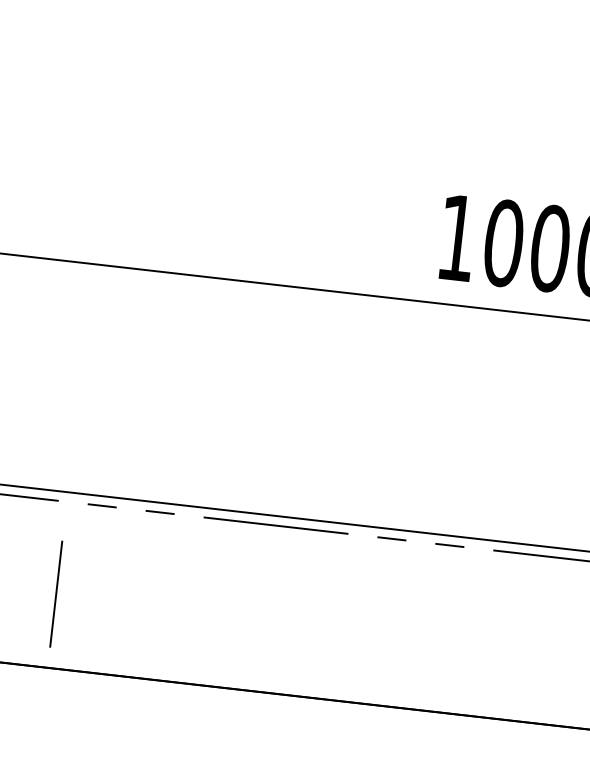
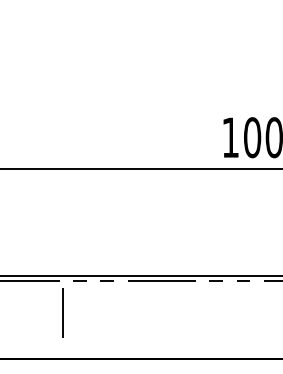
line: (54, 592) -> (62, 312), moved

